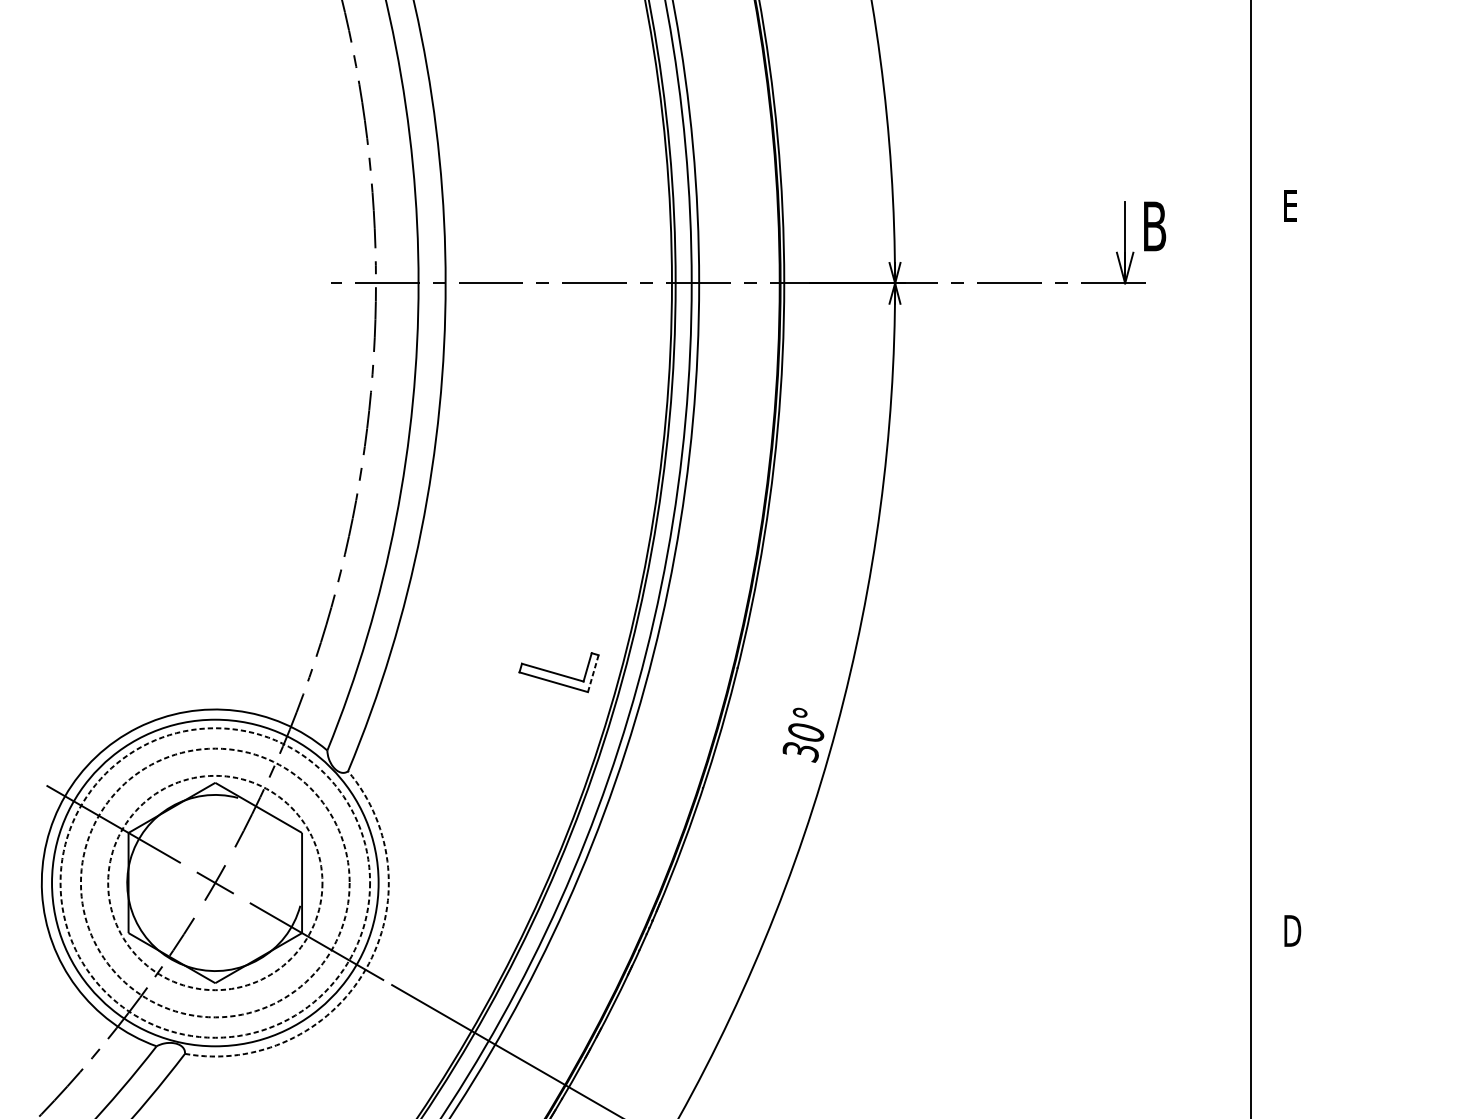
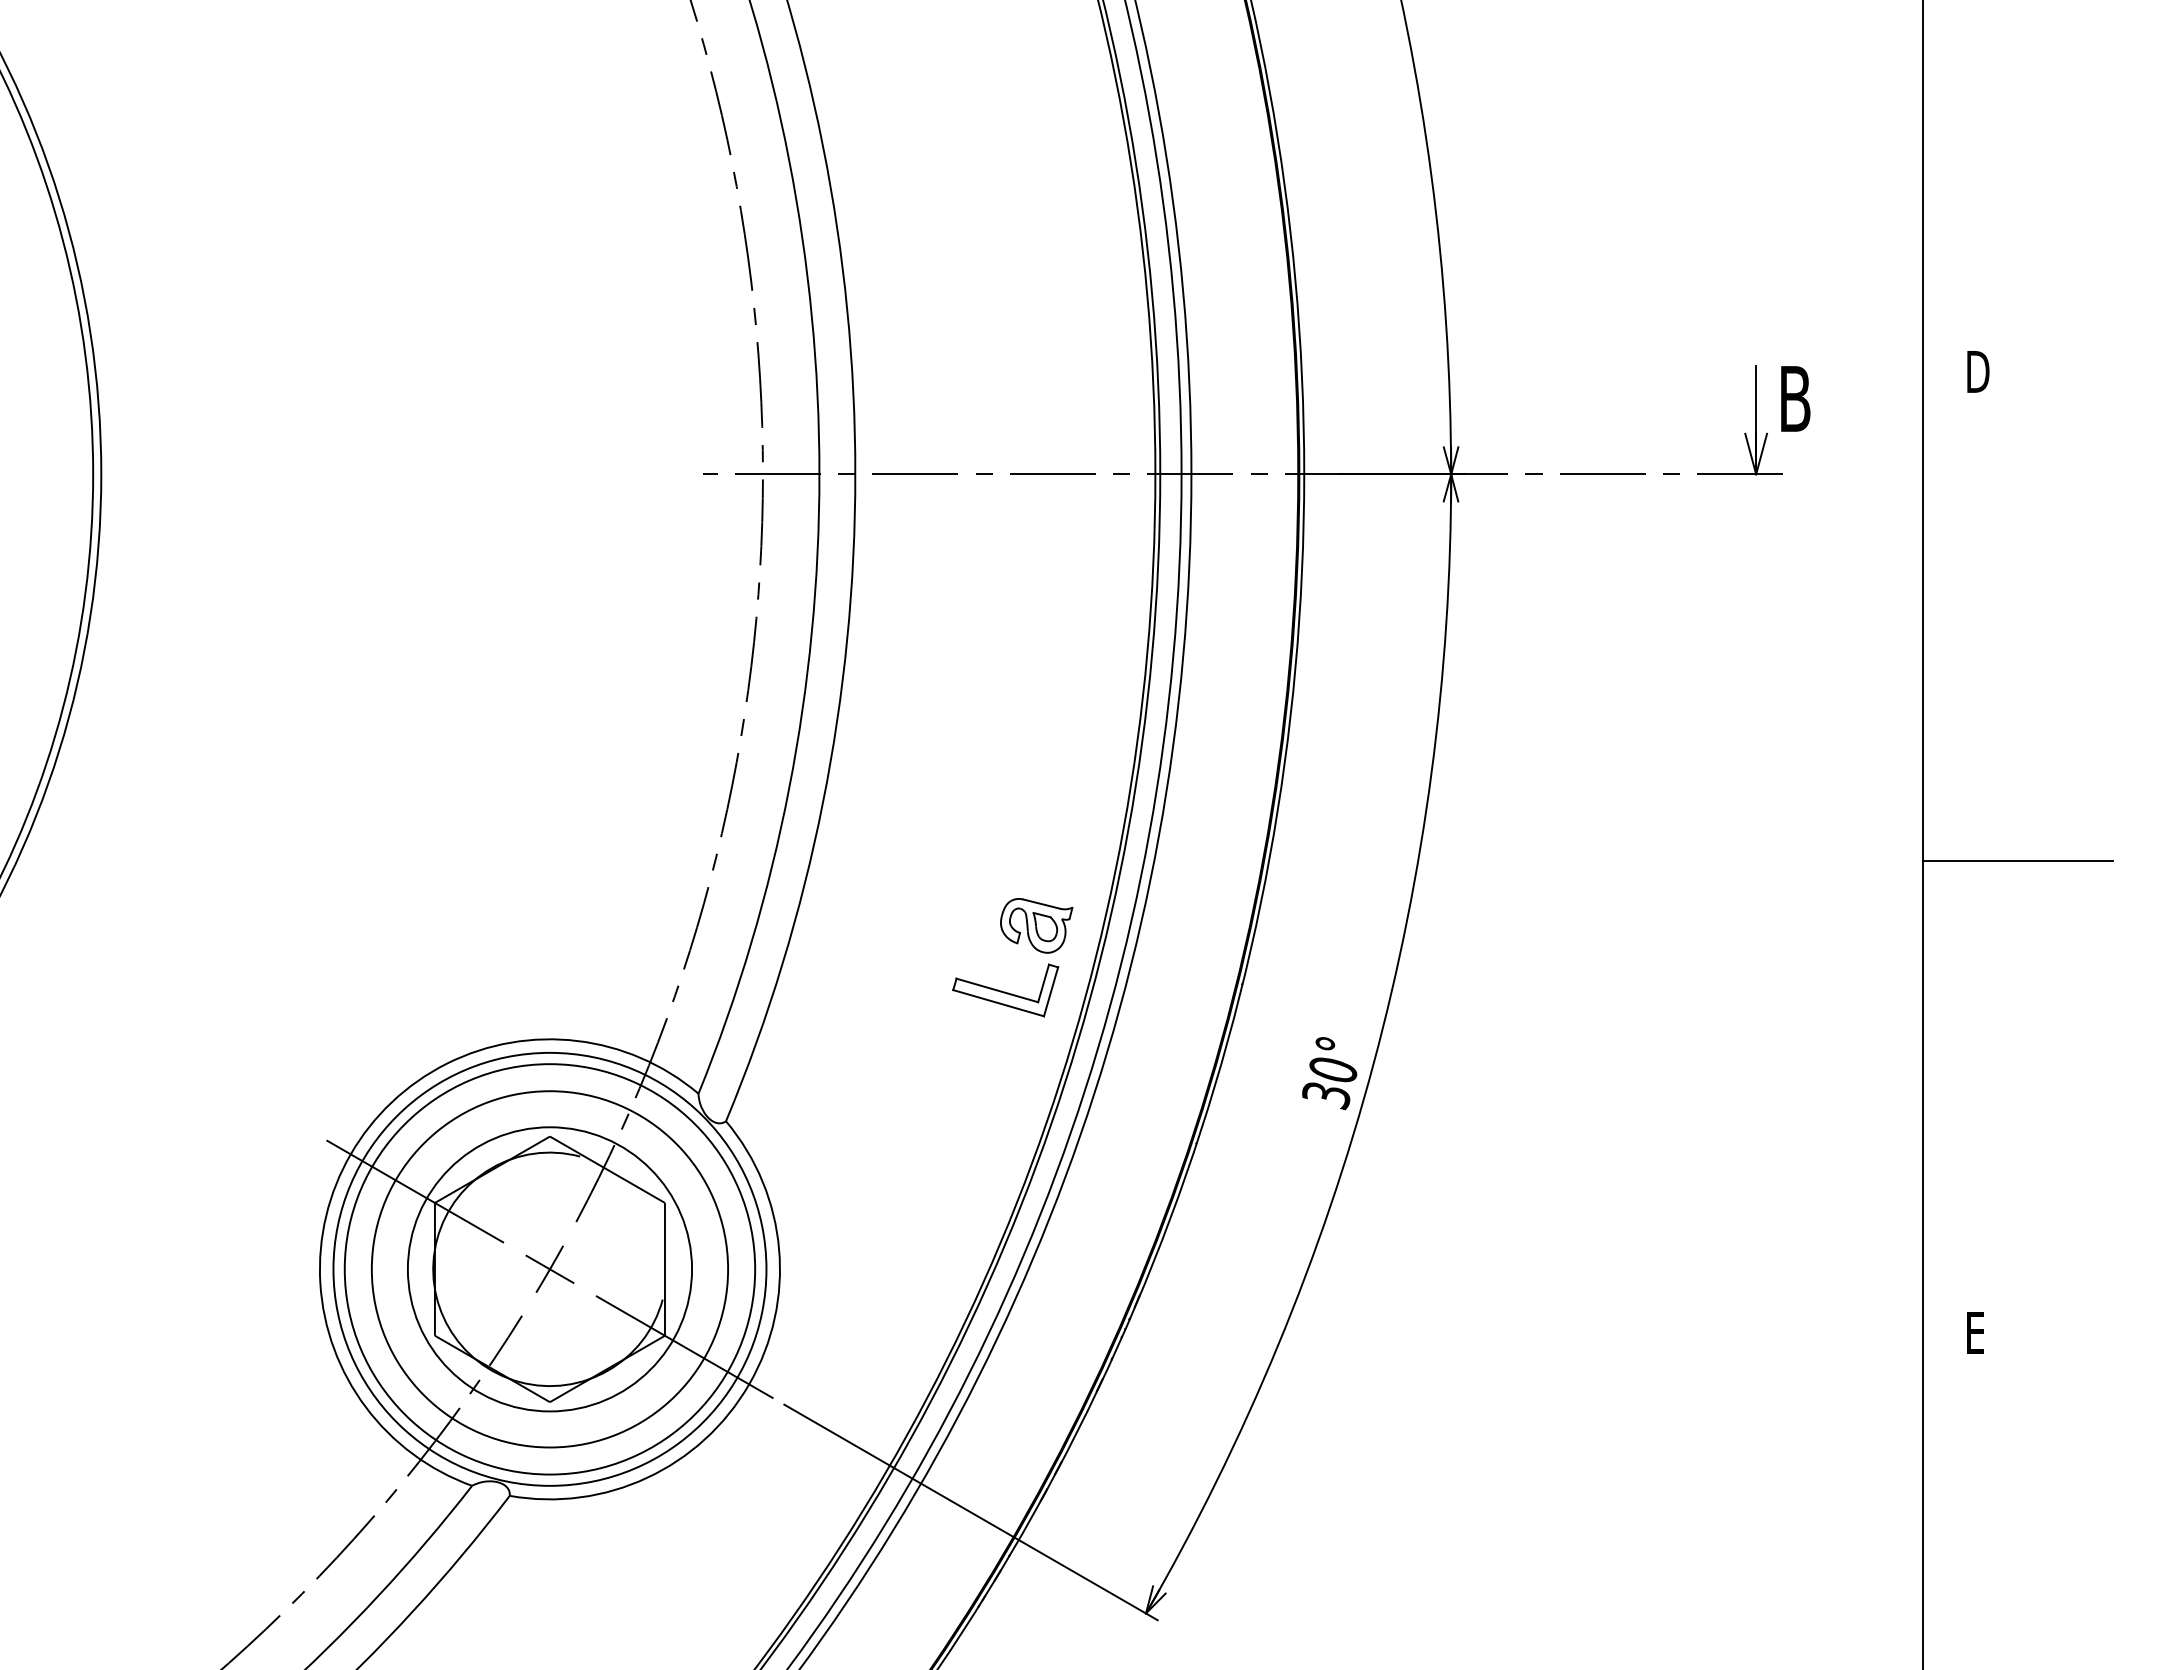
text: (1292, 205) -> (1978, 371), E -> D
line: (1322, 574) -> (2017, 860), added
part: (582, 623) -> (1036, 925), added
line: (592, 674) -> (1050, 992), dashed -> solid
circle: (214, 883) -> (549, 1269), dashed -> solid
circle: (214, 883) -> (549, 1269), dashed -> solid
circle: (214, 883) -> (549, 1269), dashed -> solid
text: (1292, 930) -> (1978, 1332), D -> E
arc: (365, 969) -> (749, 1384), dashed -> solid

